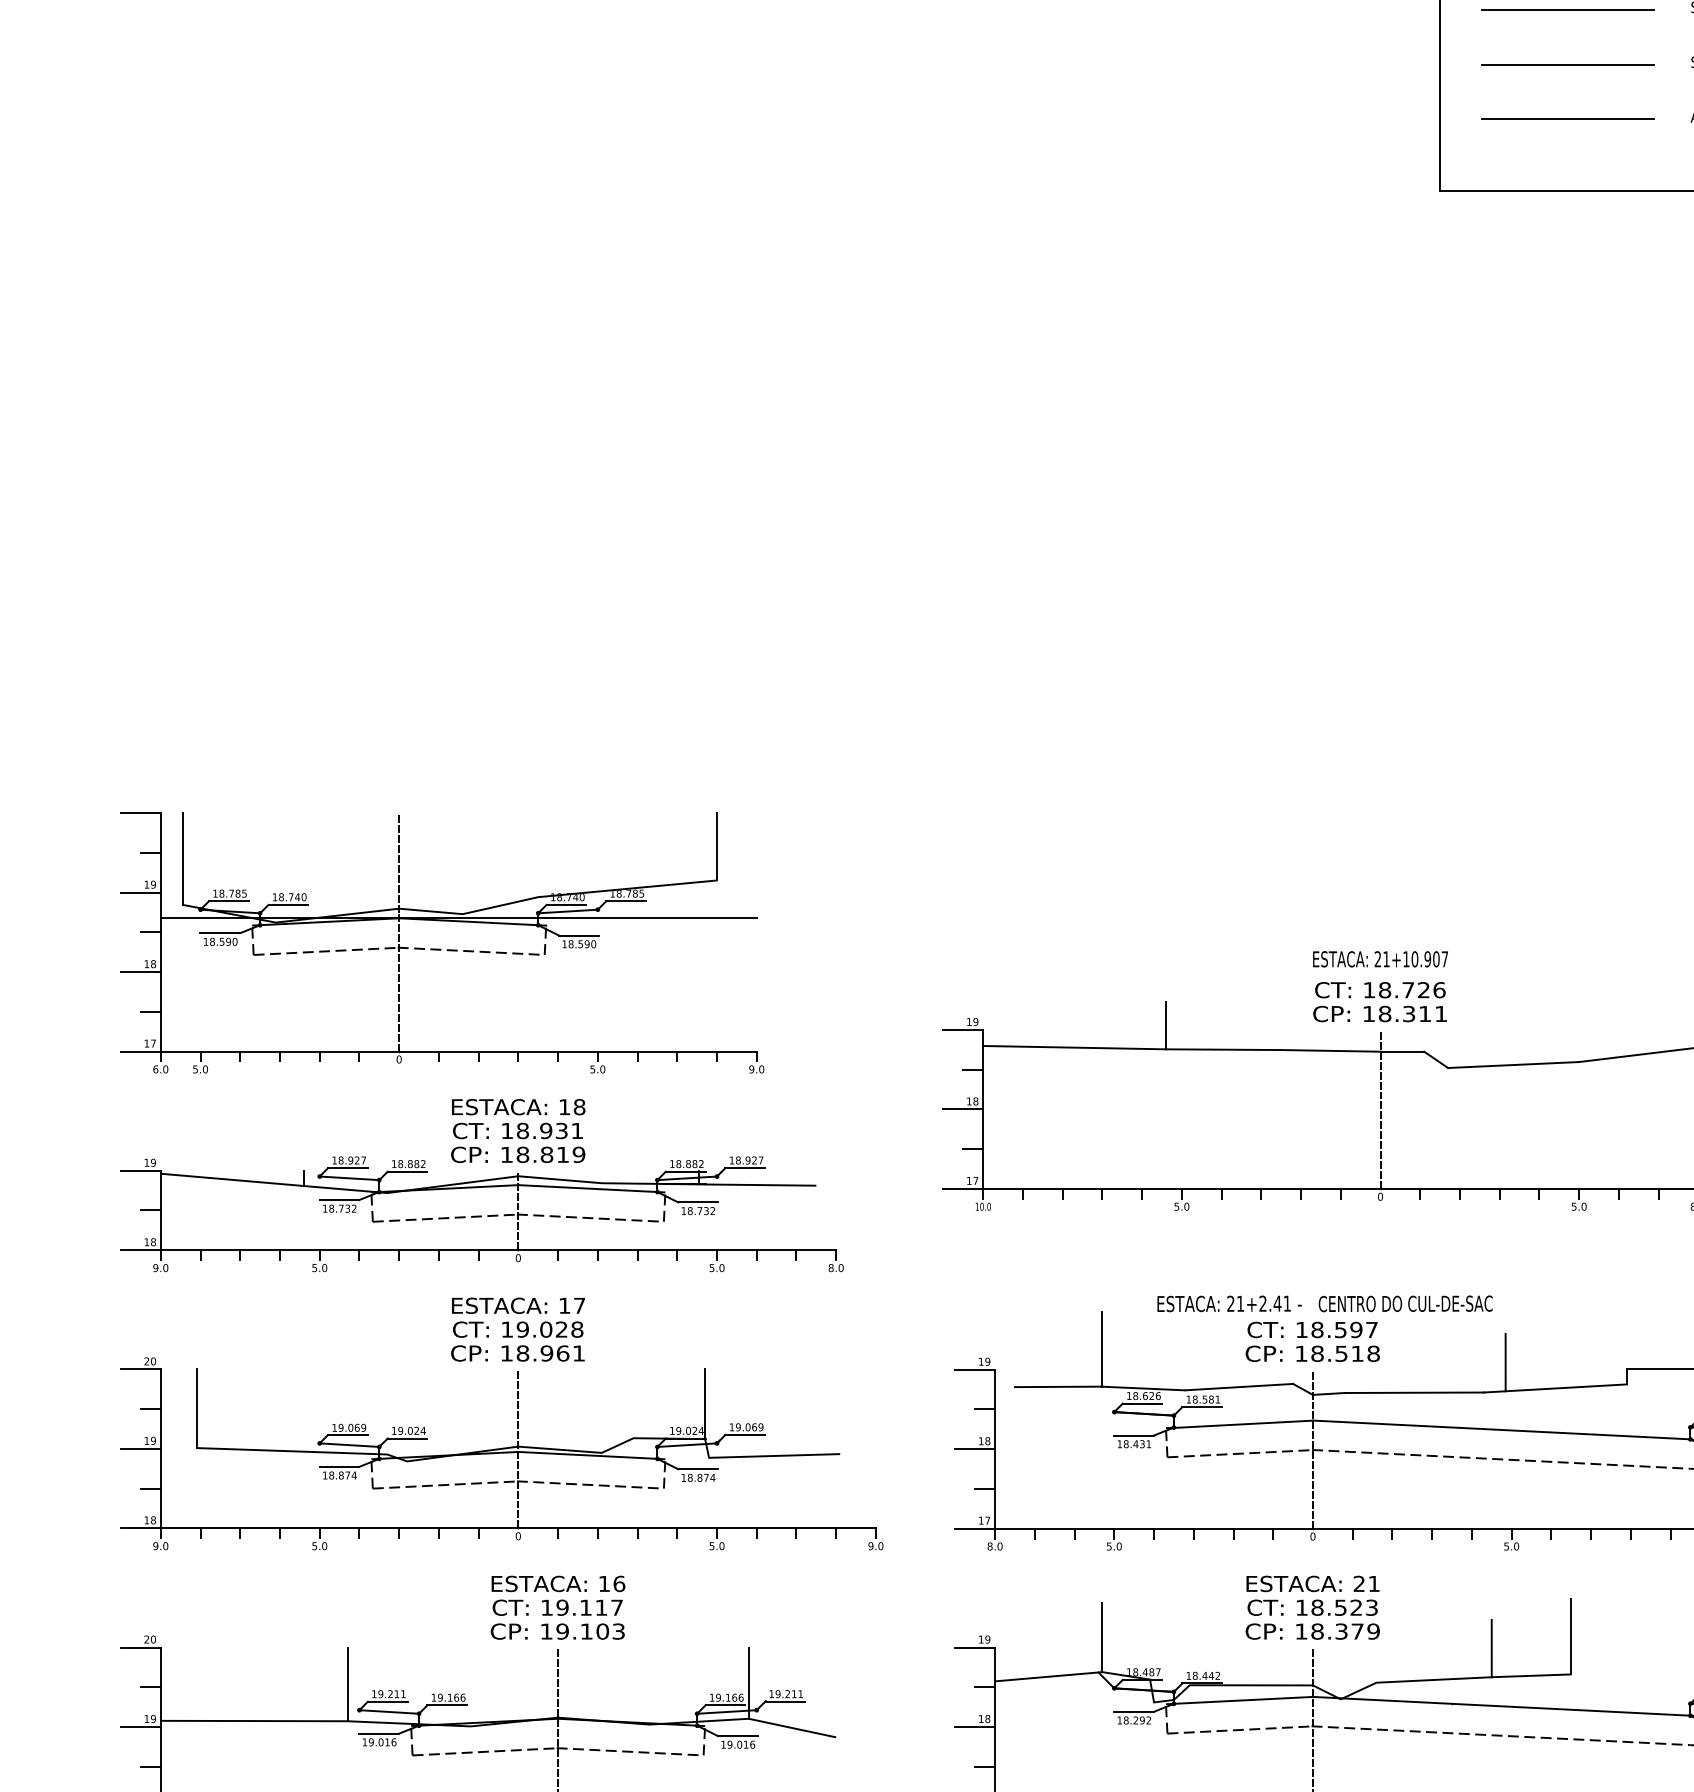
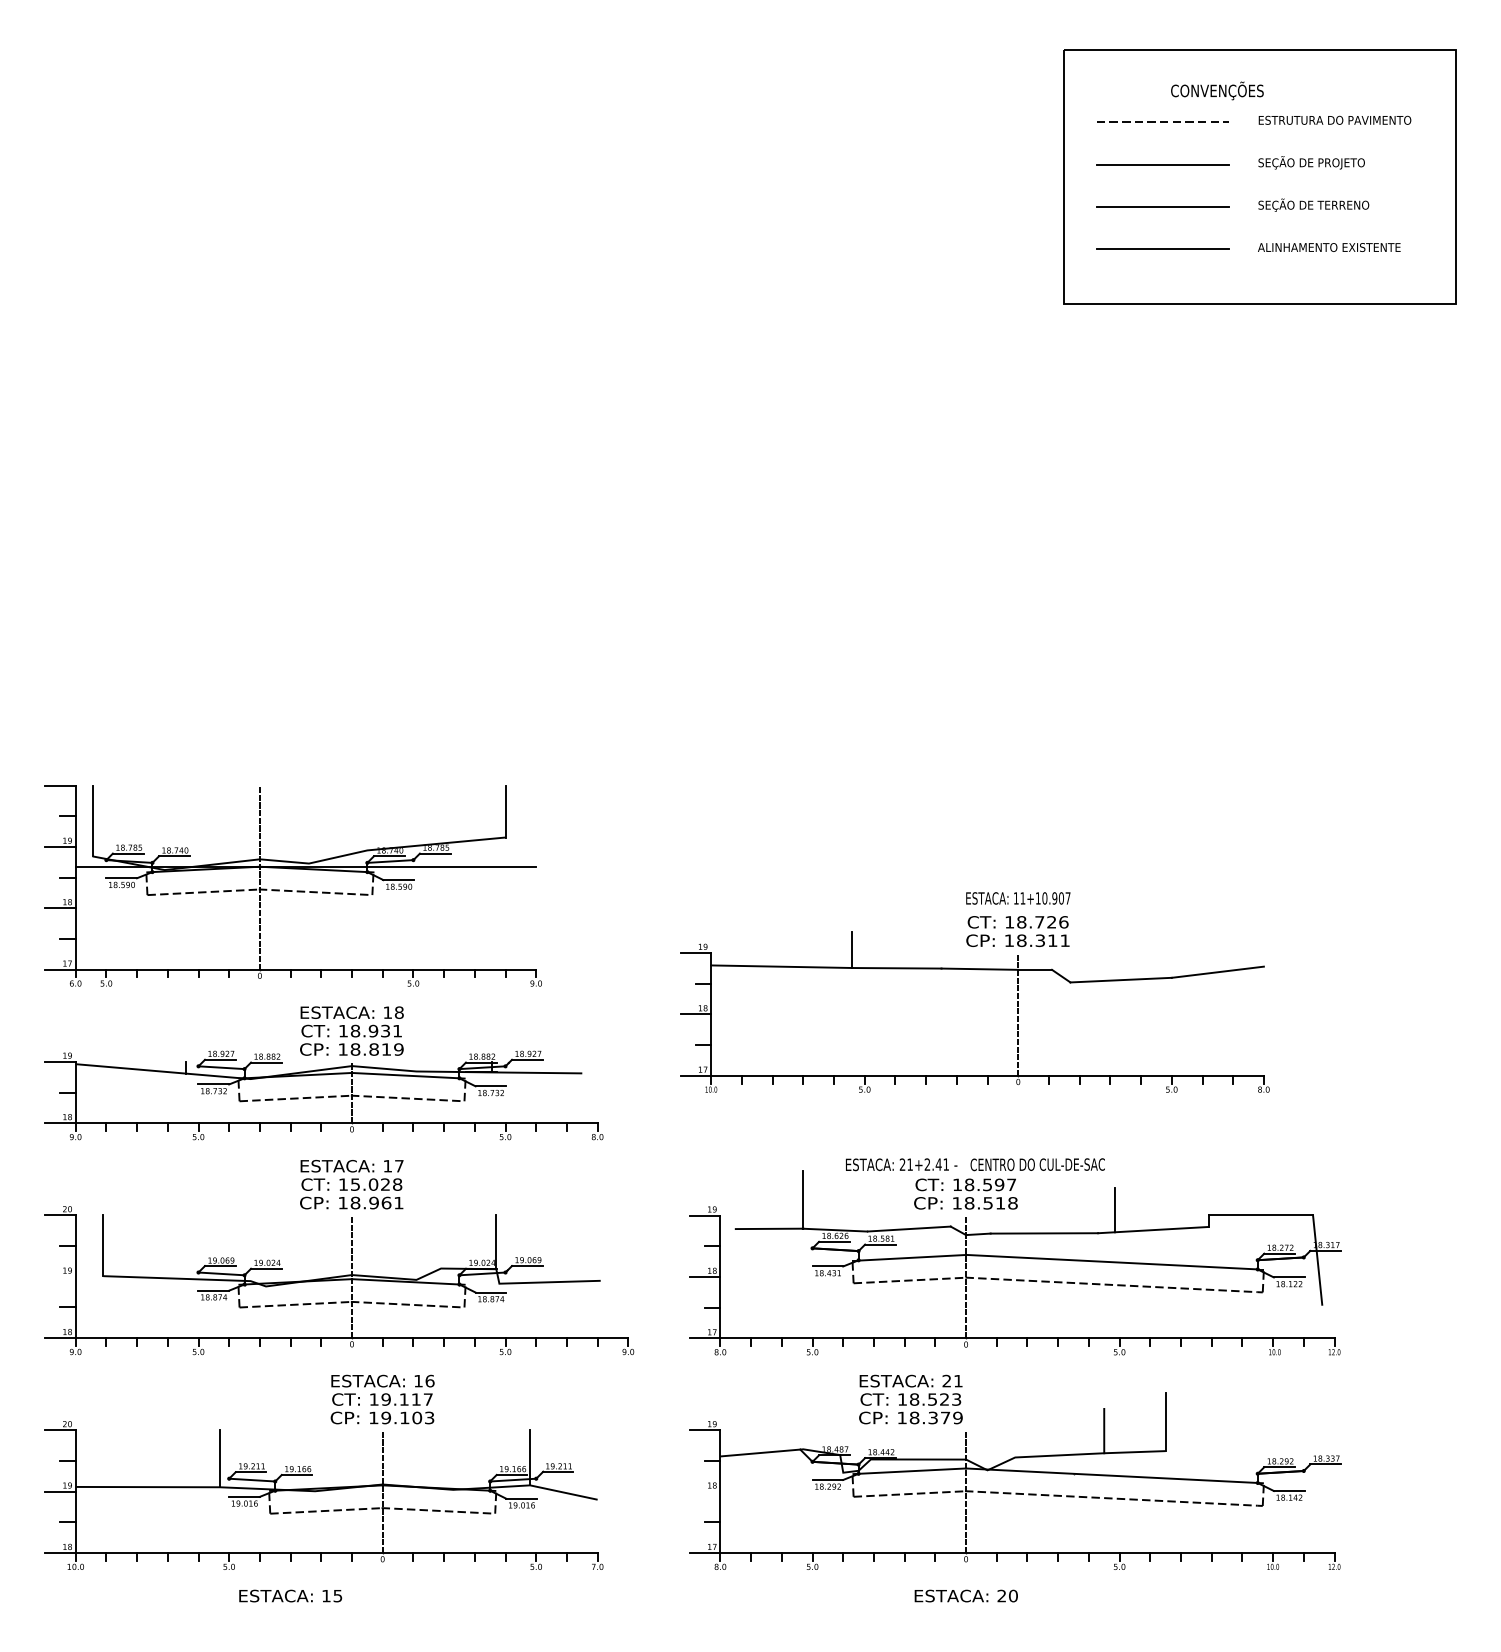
text: (1376, 959) -> (1015, 898), 21+10.907 -> 11+10.907
text: (522, 1329) -> (355, 1184), 19.028 -> 15.028
line: (139, 1448) -> (59, 1276), removed
text: (1312, 1607) -> (910, 1399), moved
line: (1102, 1637) -> (803, 1422), removed
line: (974, 1726) -> (704, 1491), removed

